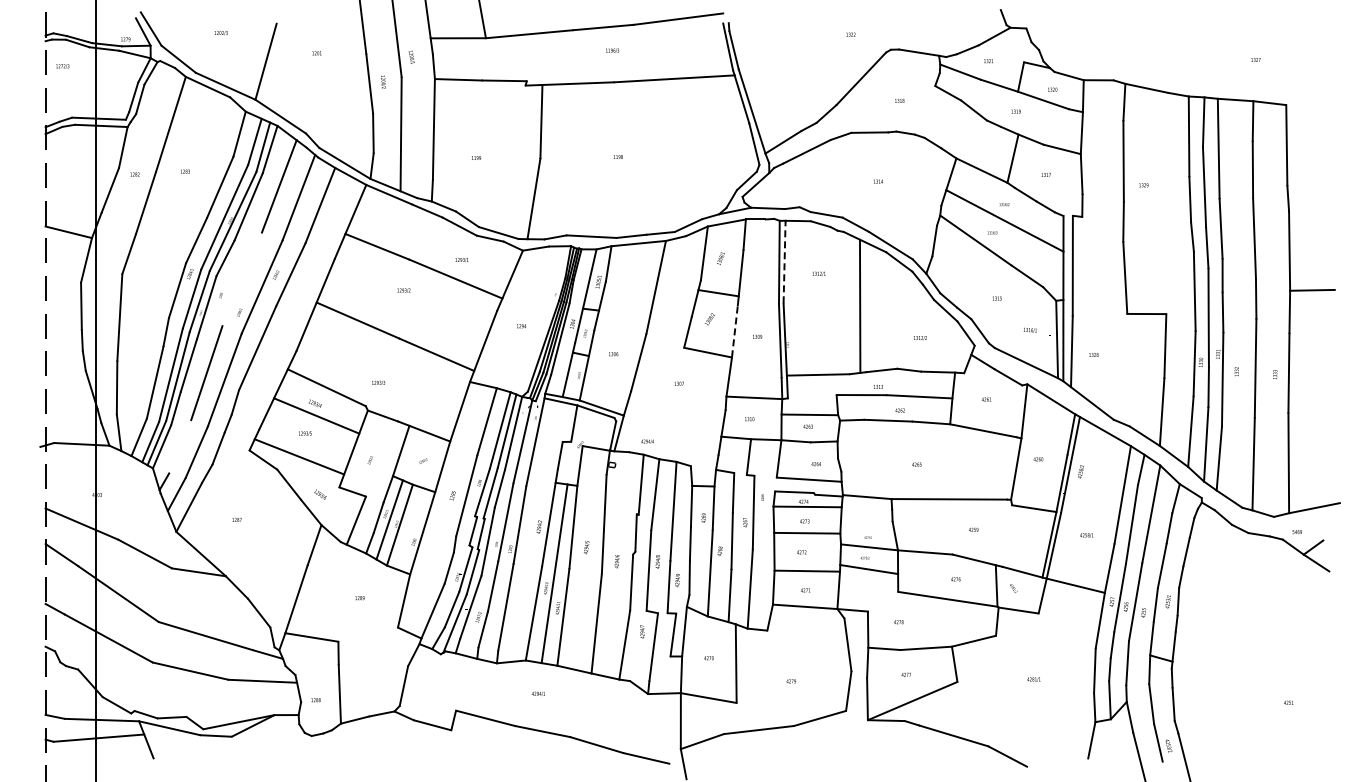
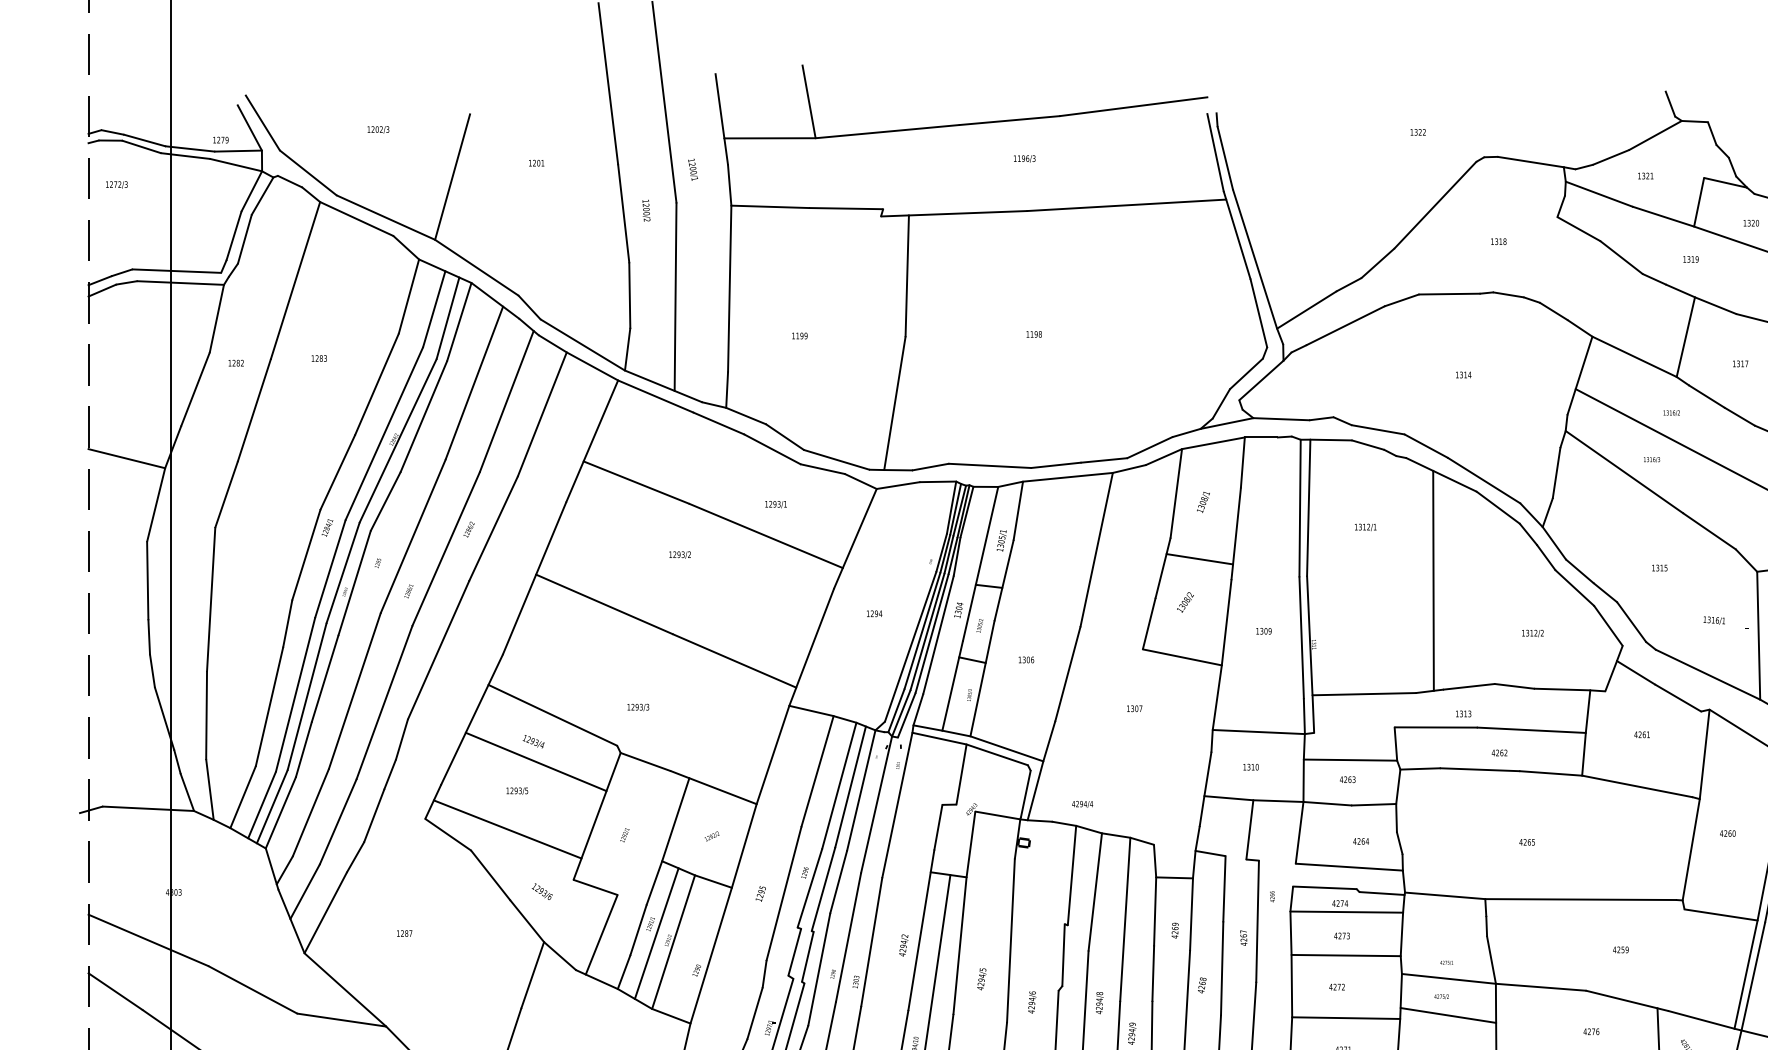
line: (784, 261) -> (1308, 506), dashed -> solid
line: (241, 279) -> (412, 536), added
line: (734, 331) -> (1226, 622), dashed -> solid
line: (180, 446) -> (311, 812), added

